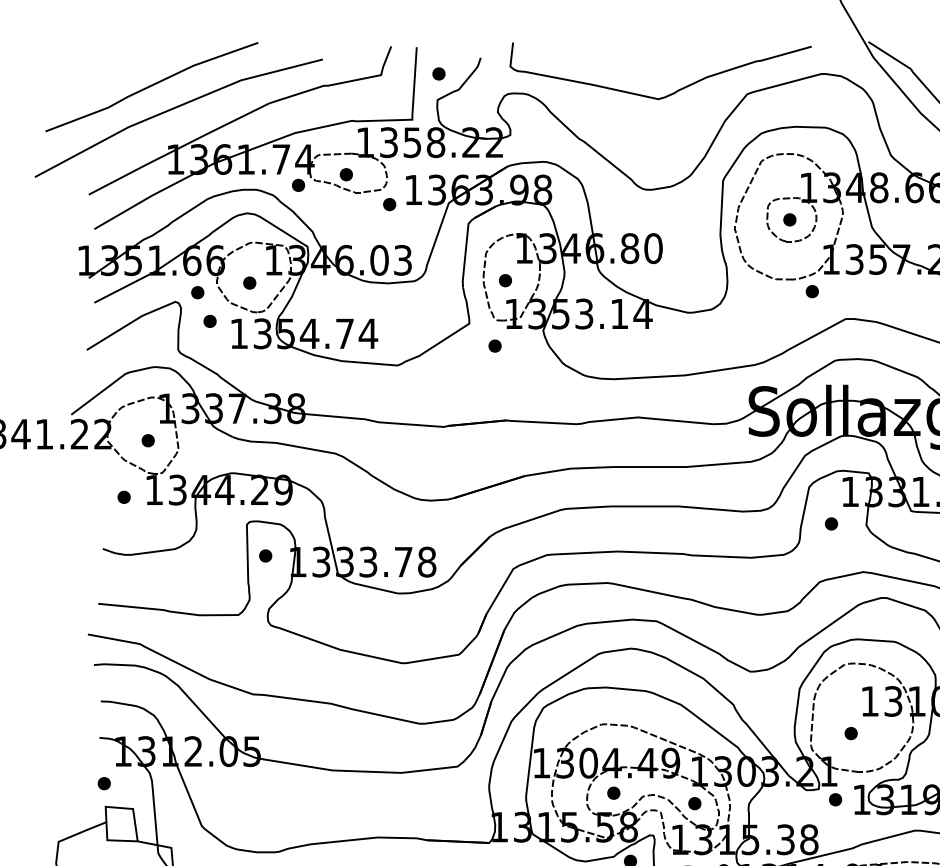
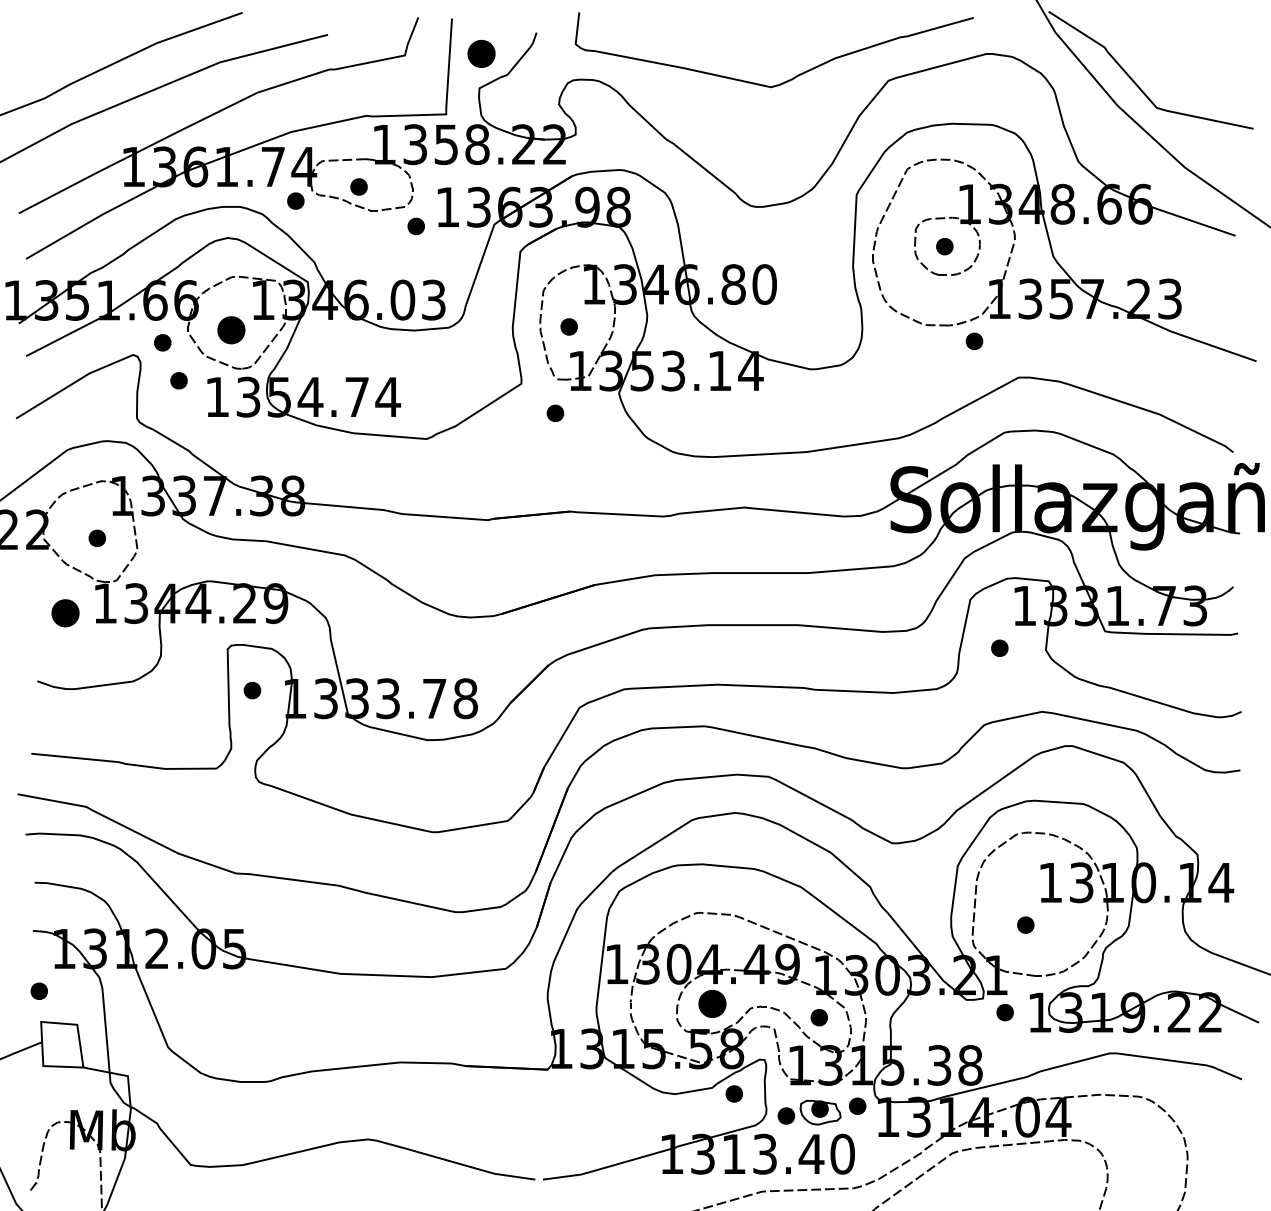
part: (438, 73) -> (480, 53), size x1.6
part: (249, 282) -> (231, 329), size x1.6
part: (124, 496) -> (65, 612), size x1.6
part: (613, 792) -> (711, 1003), size x1.6

